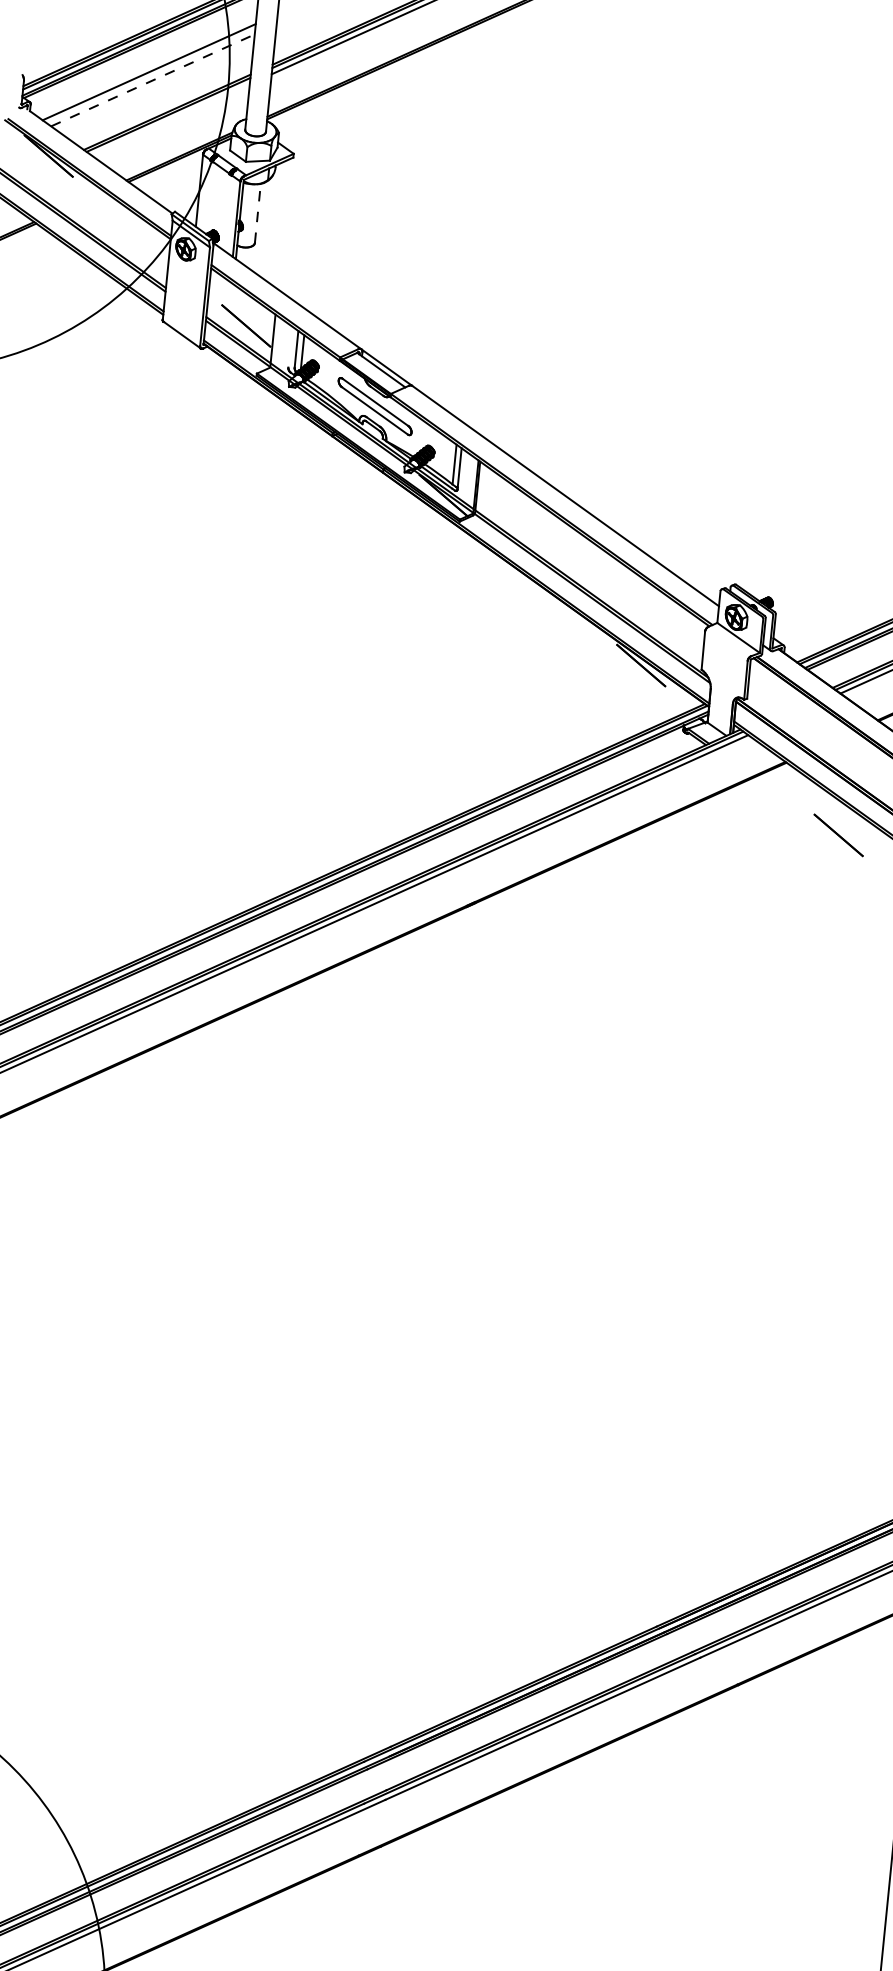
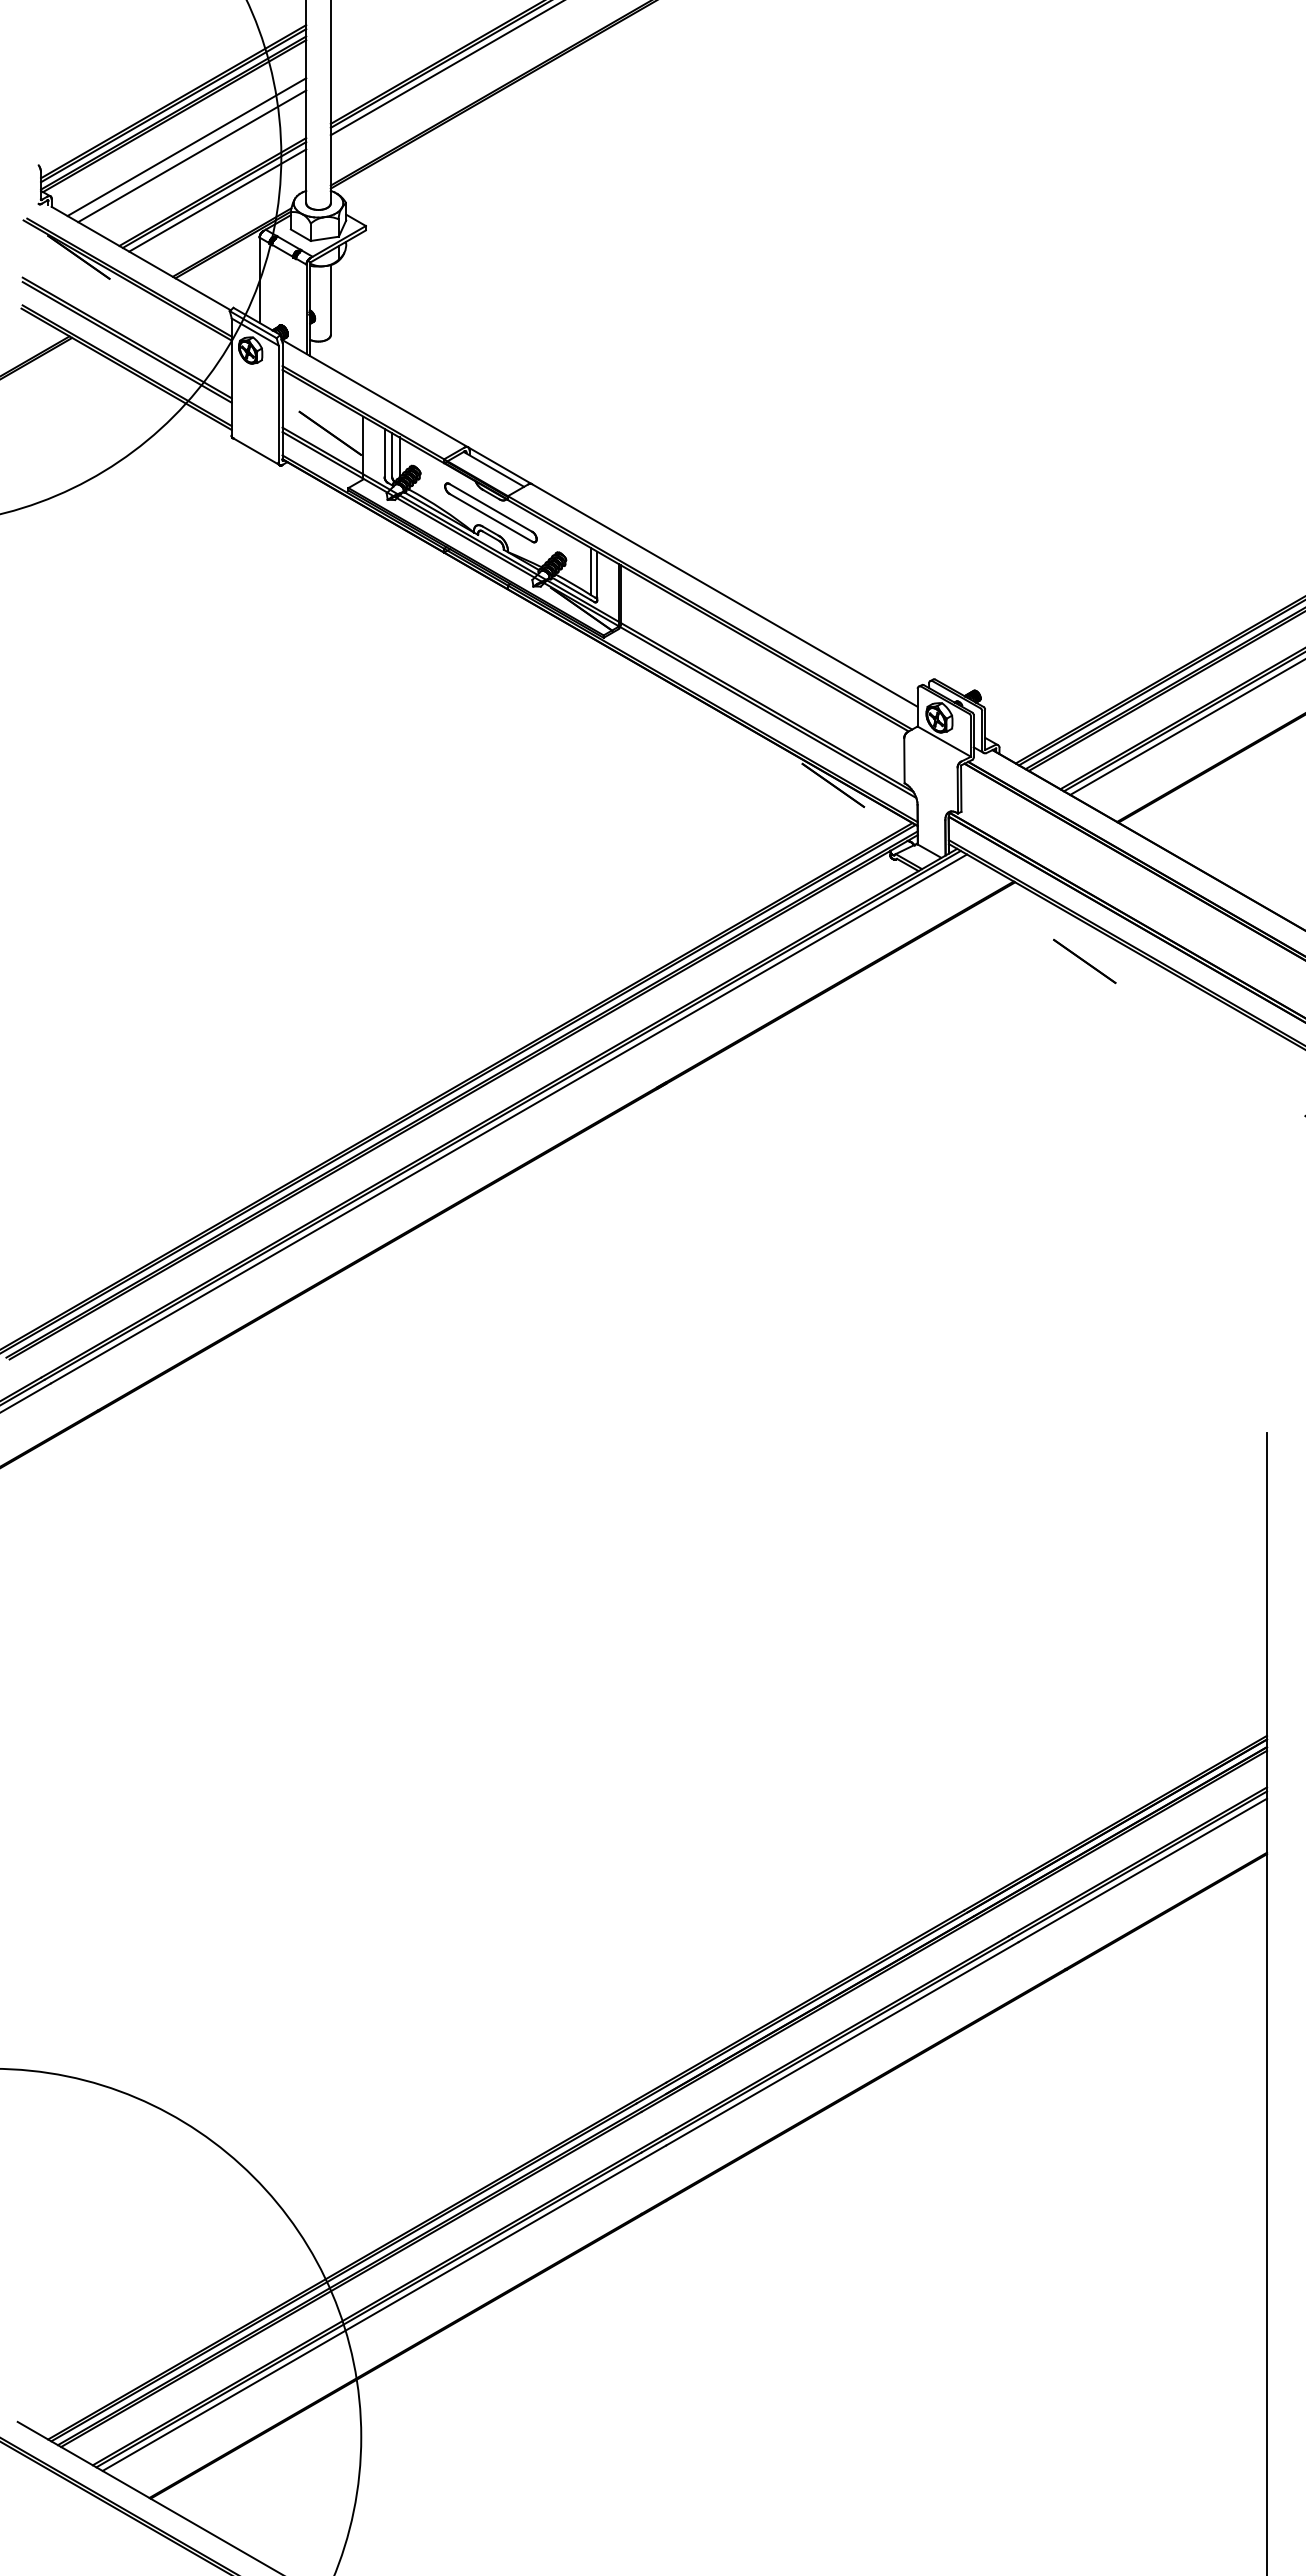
line: (153, 80) -> (192, 156), dashed -> solid
line: (170, 119) -> (217, 200), added
line: (257, 213) -> (330, 300), dashed -> solid
line: (290, 346) -> (384, 452), added

